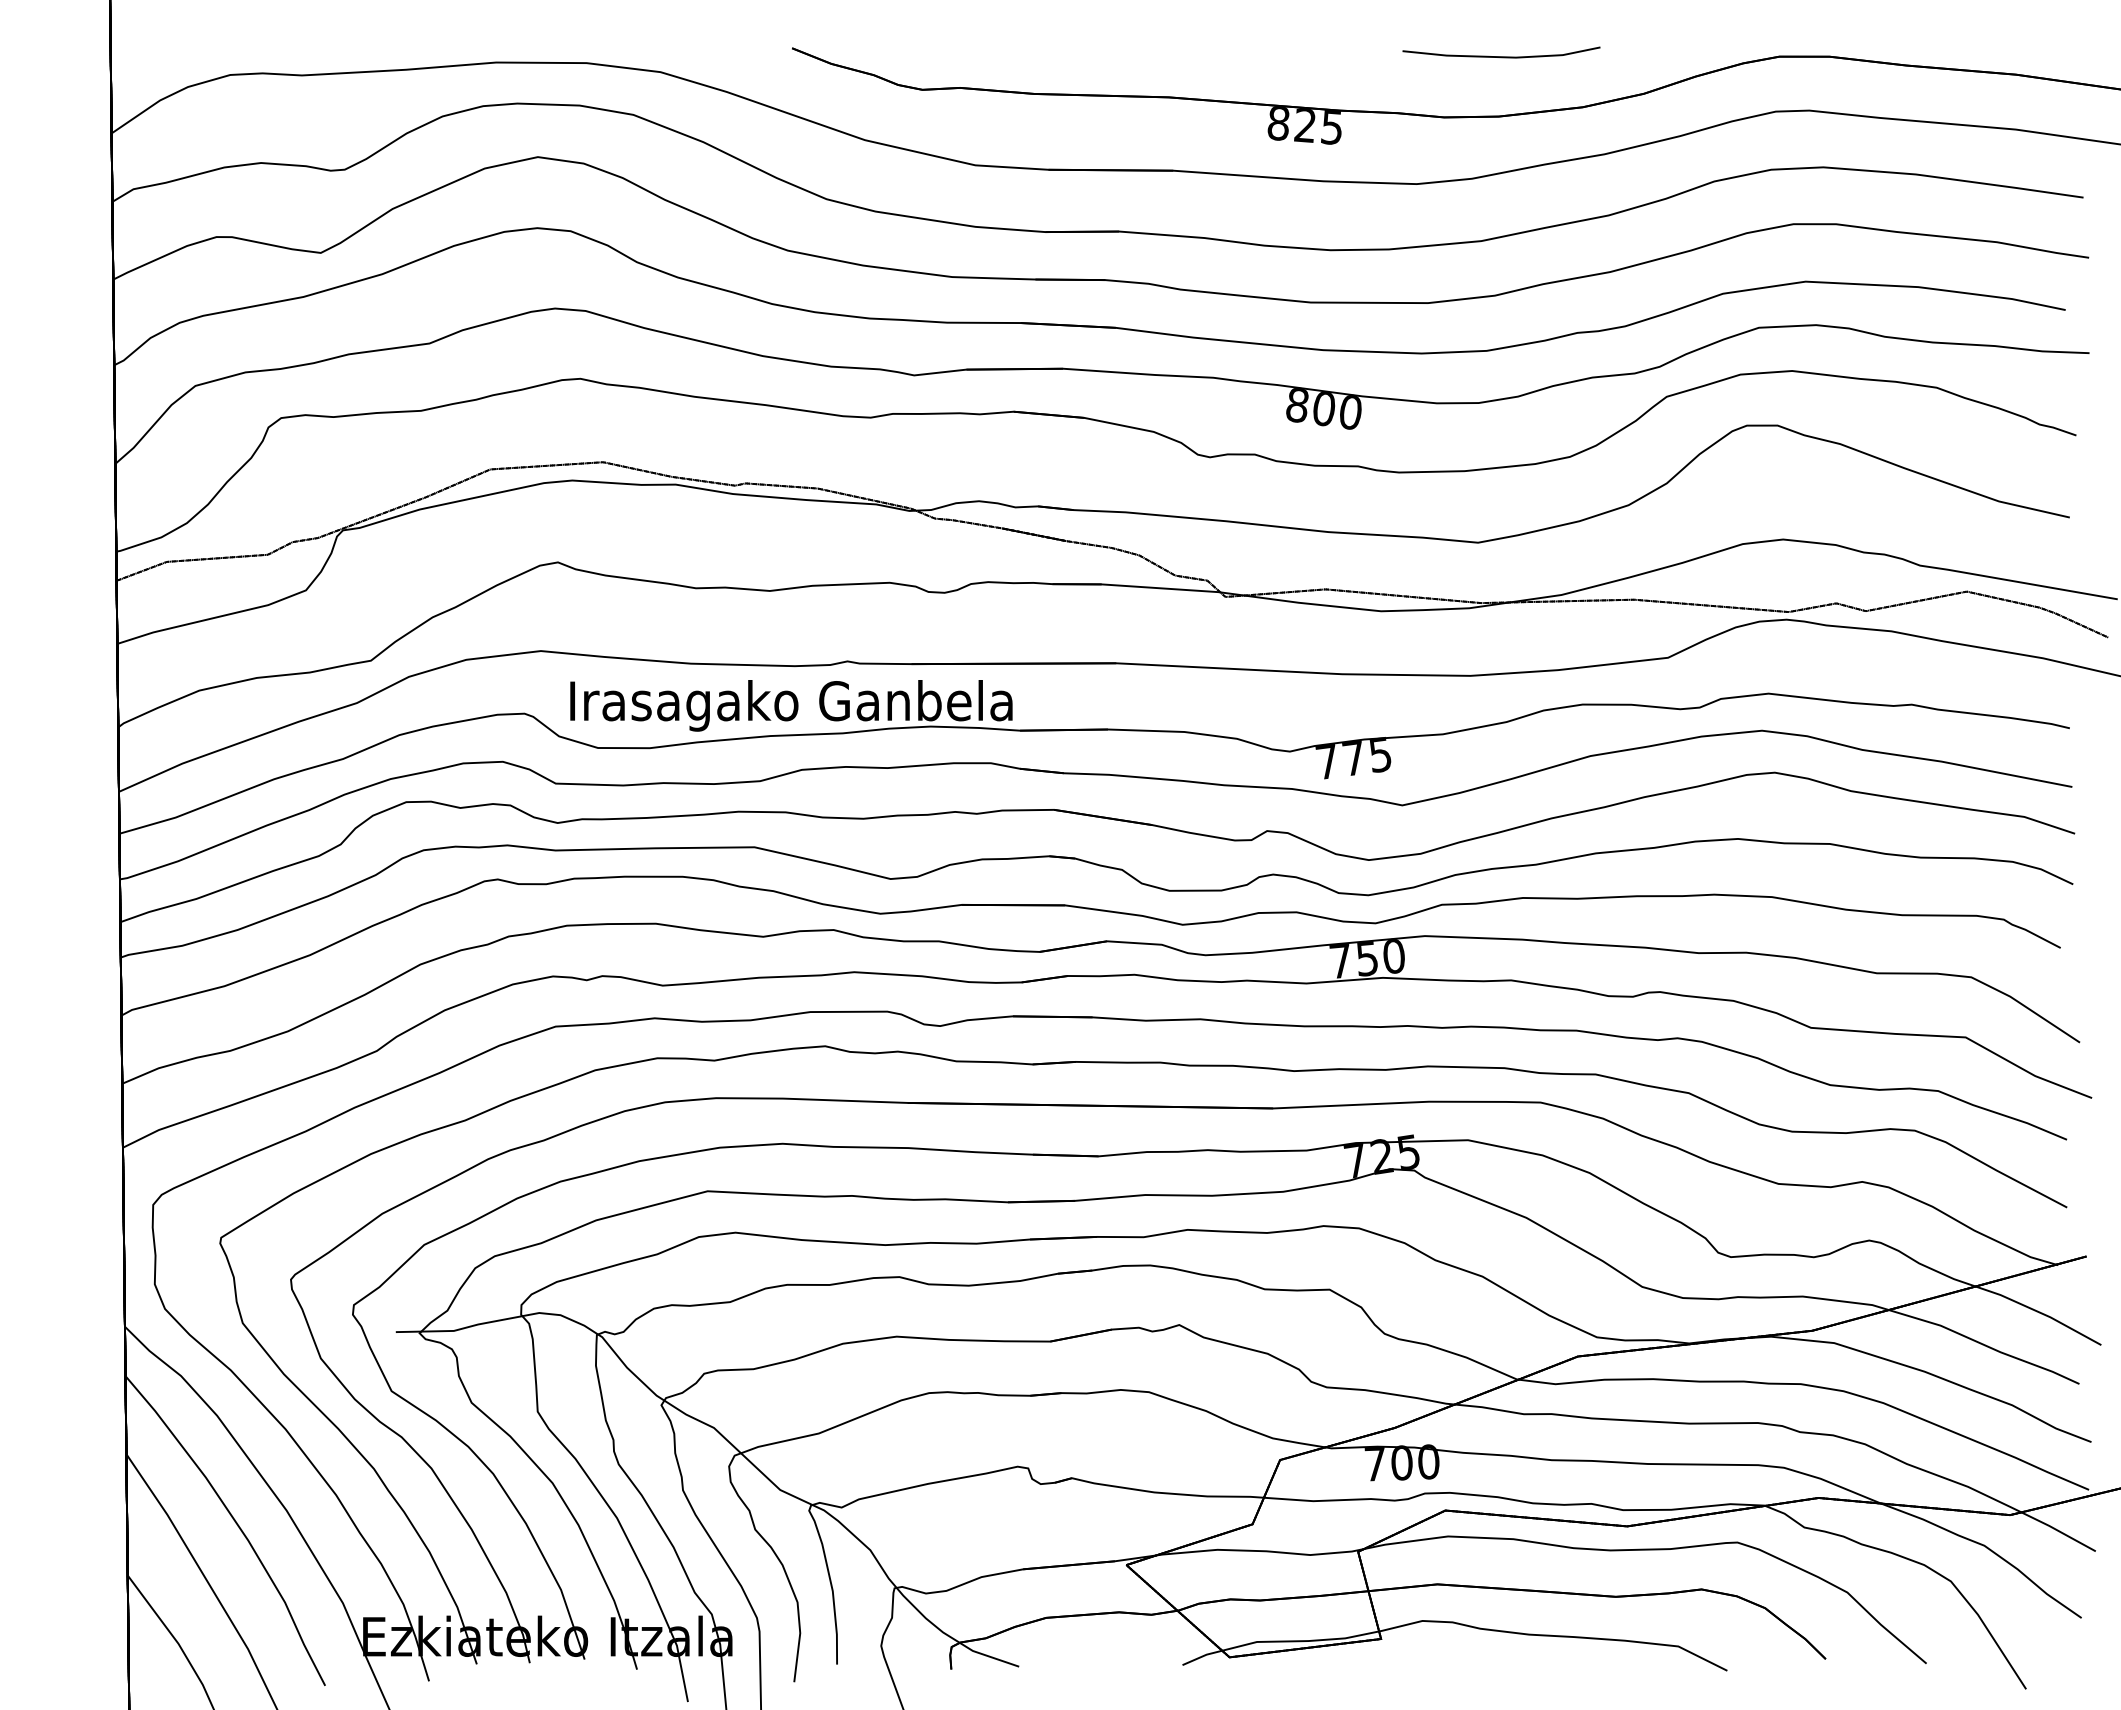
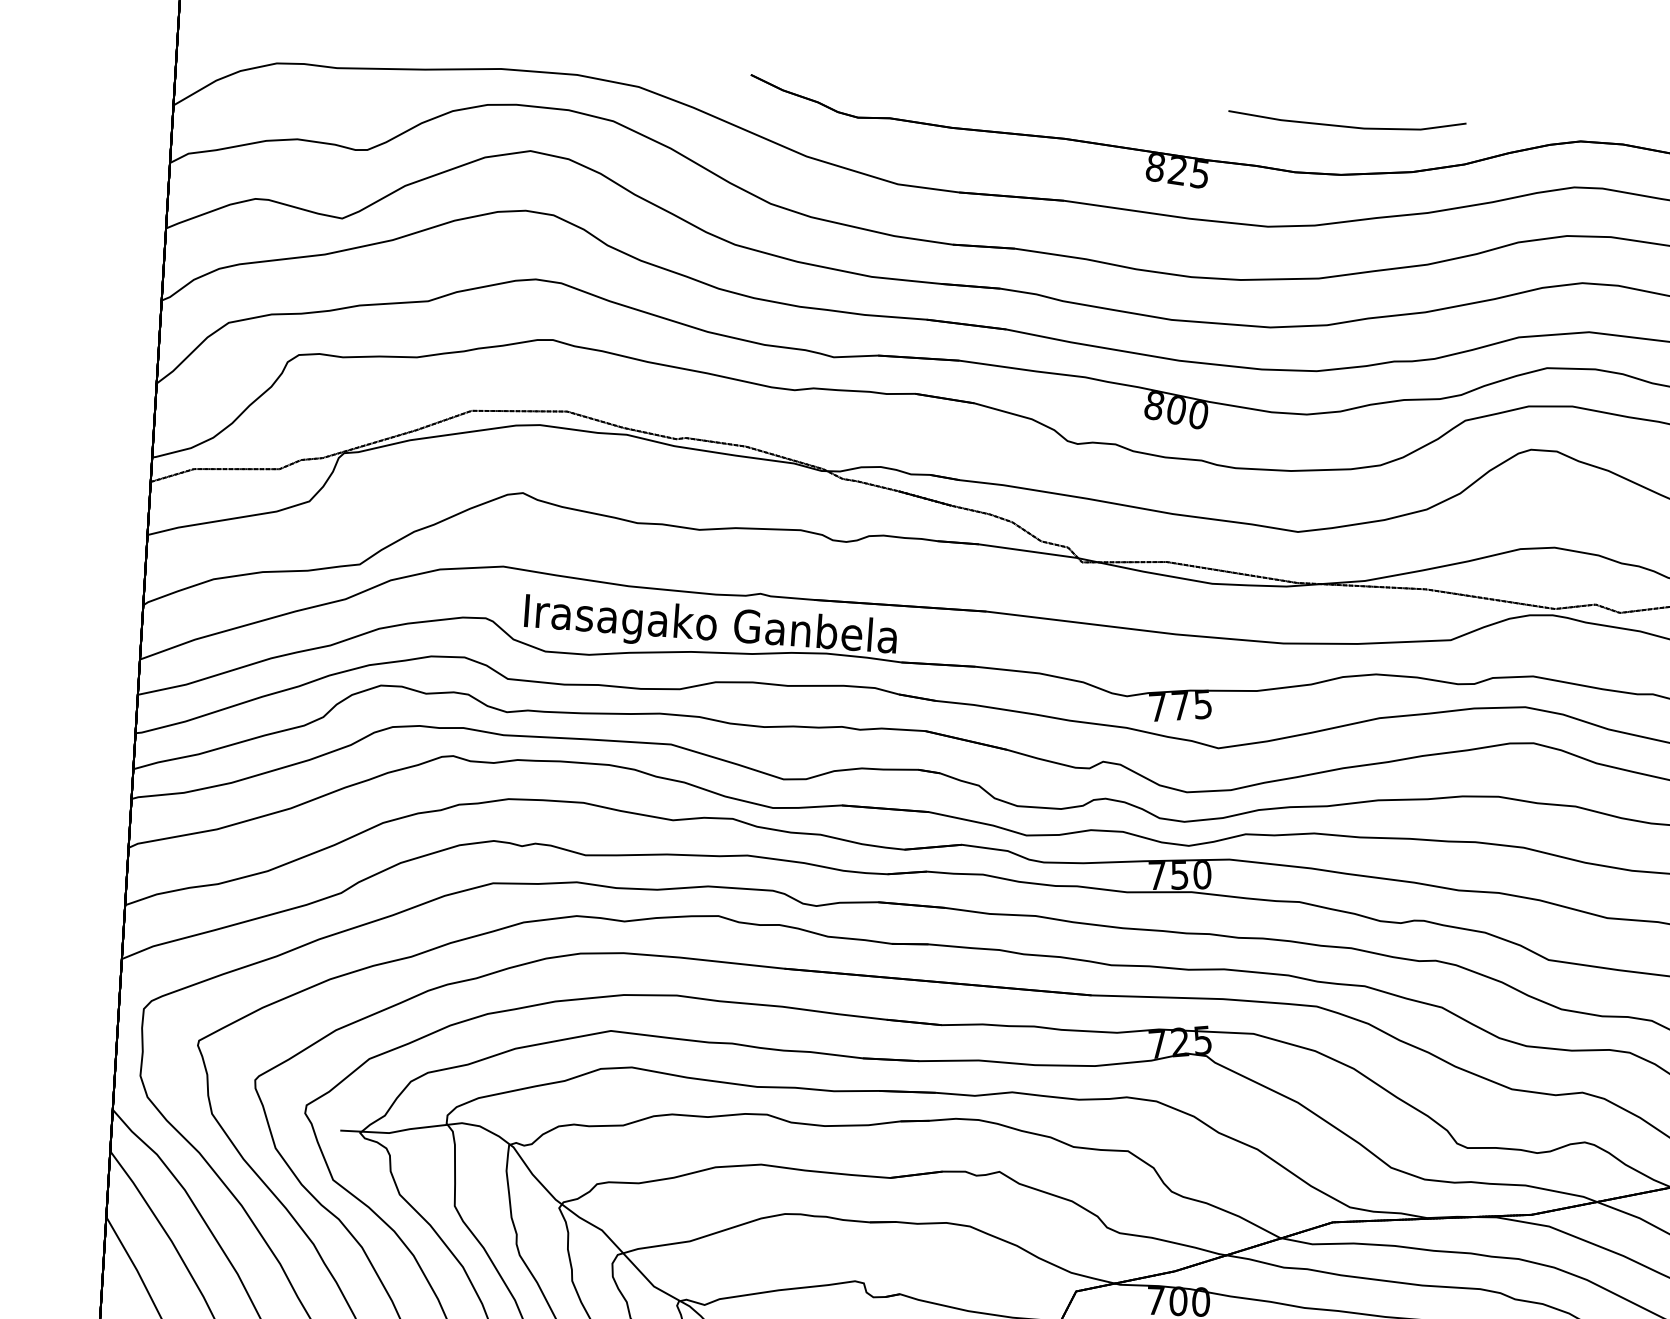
part: (1501, 52) -> (1347, 121), size x1.43

